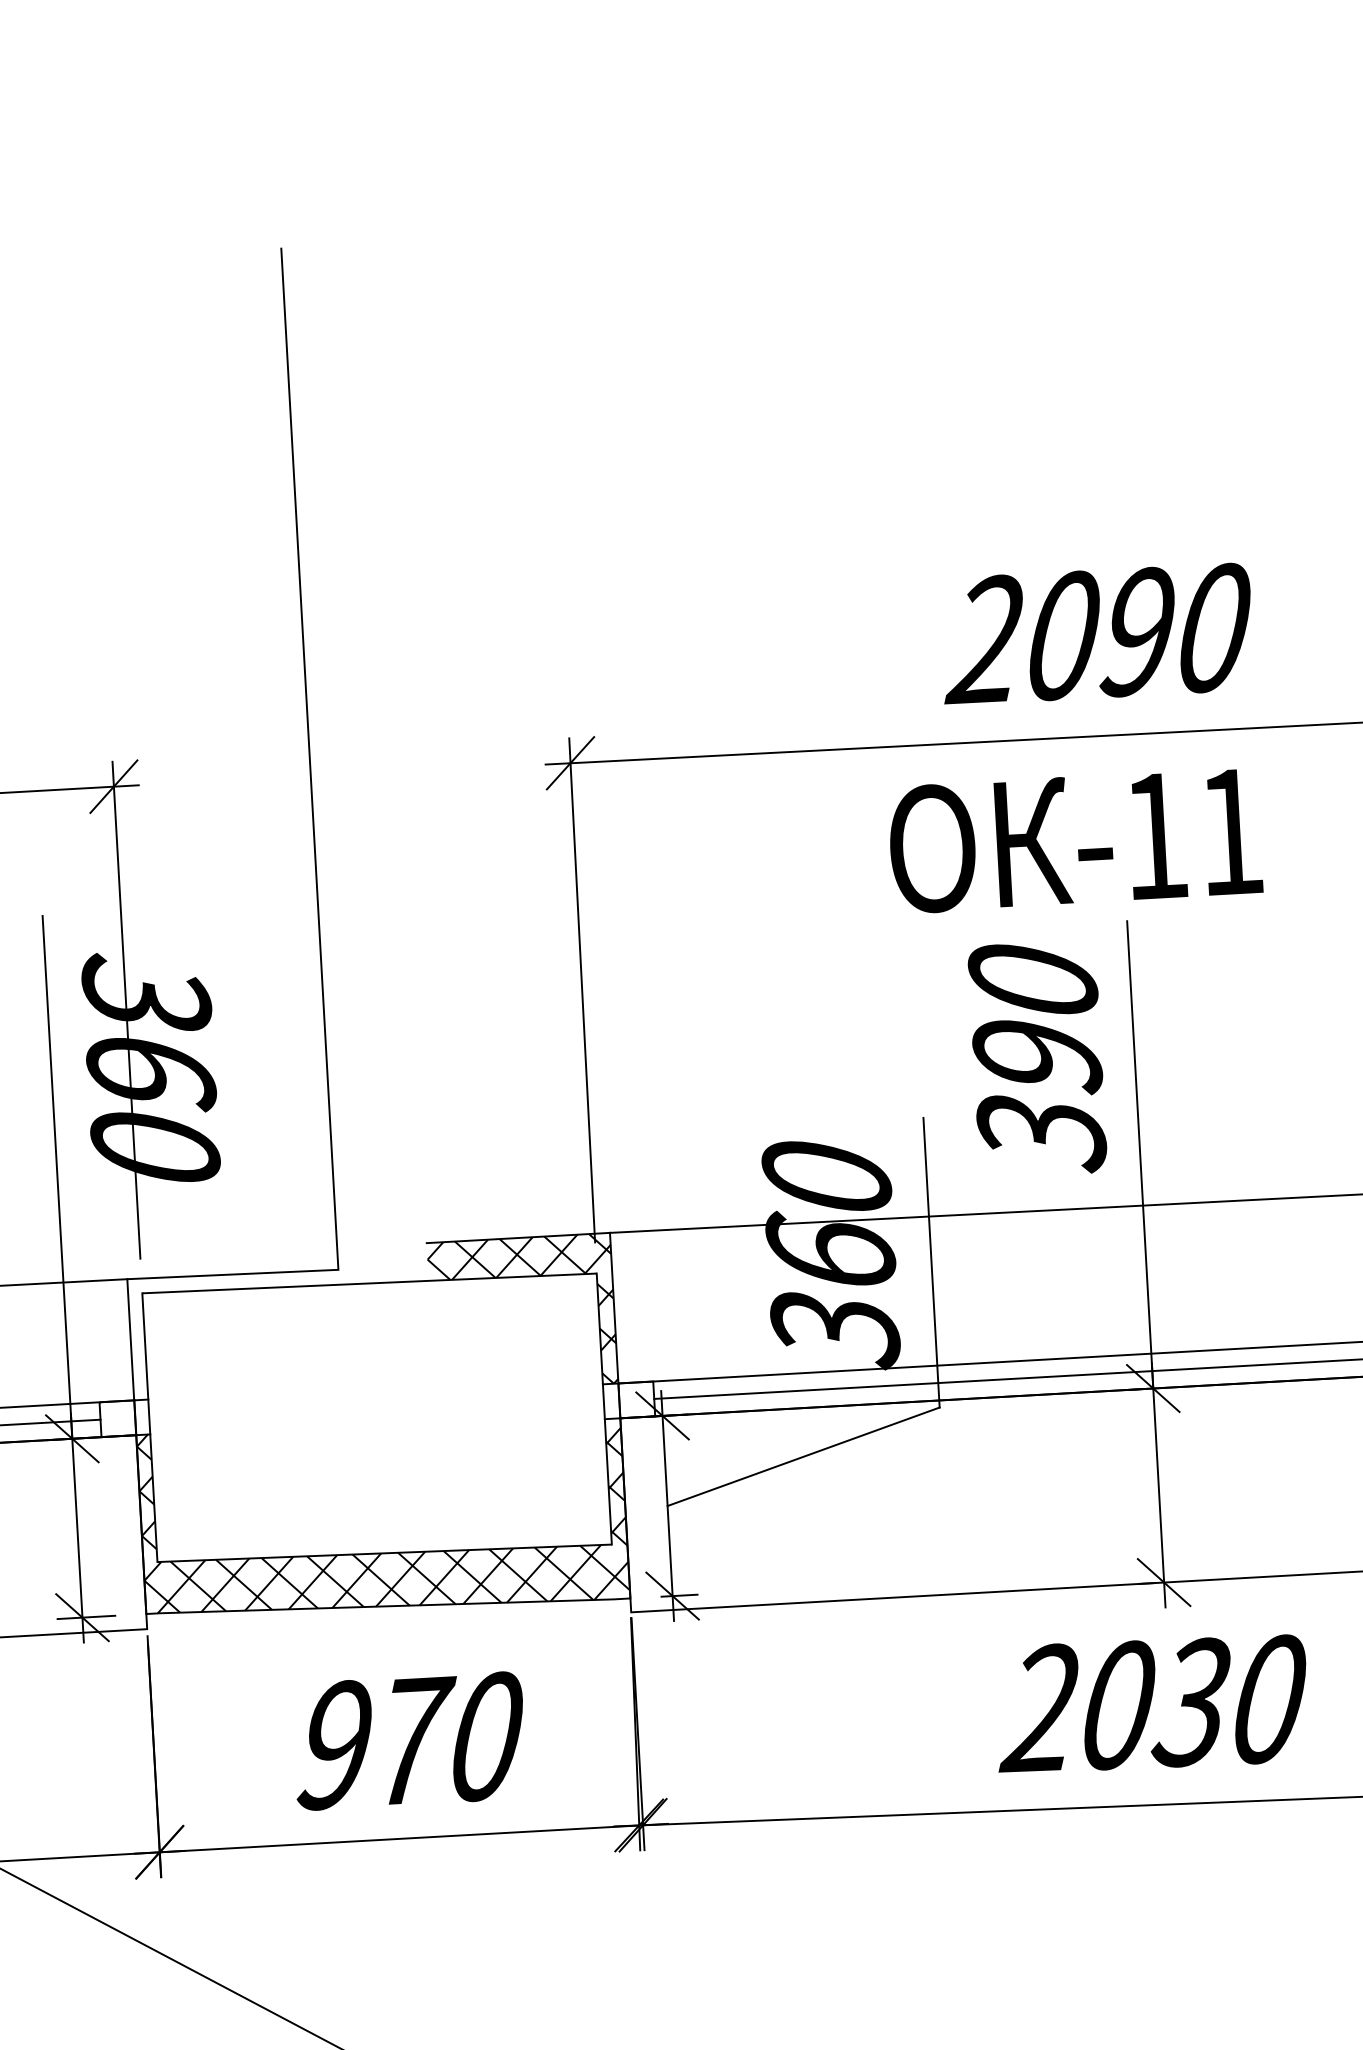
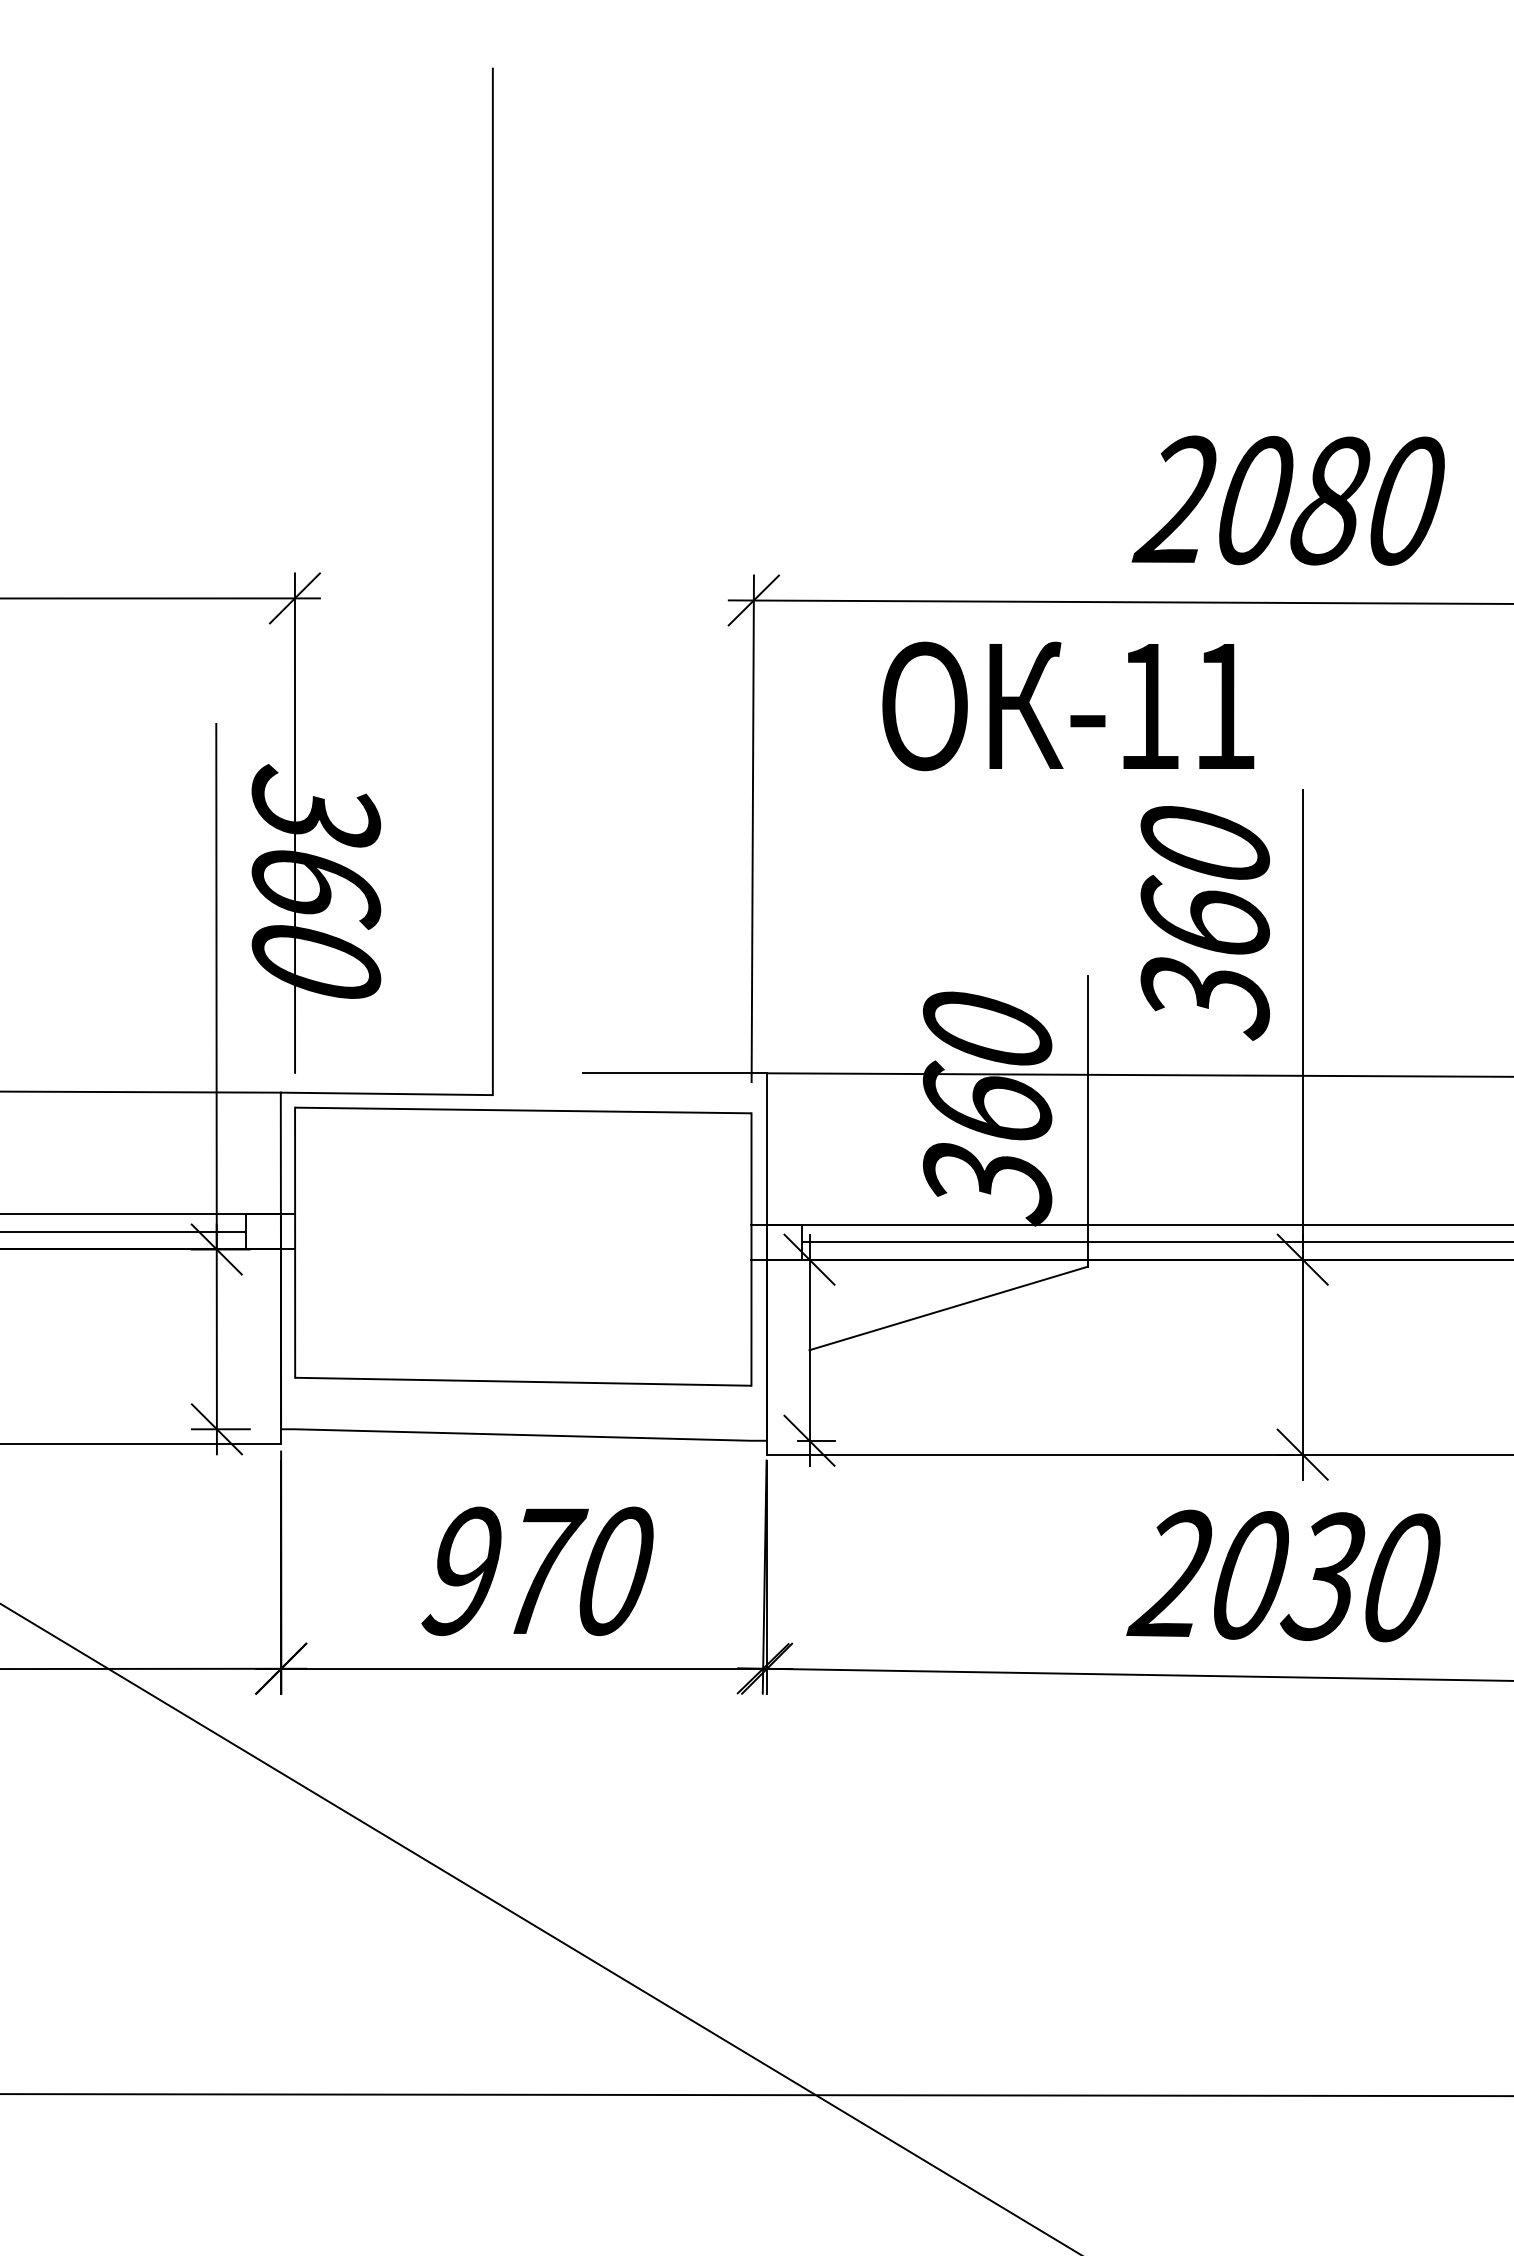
text: (1137, 631) -> (1329, 500), 2090 -> 2080
text: (1075, 840) -> (1068, 706), moved
text: (1037, 1054) -> (1205, 918), 390 -> 360
hatch: (522, 1312) -> (674, 1148), removed
hatch: (383, 1516) -> (524, 1344), removed

